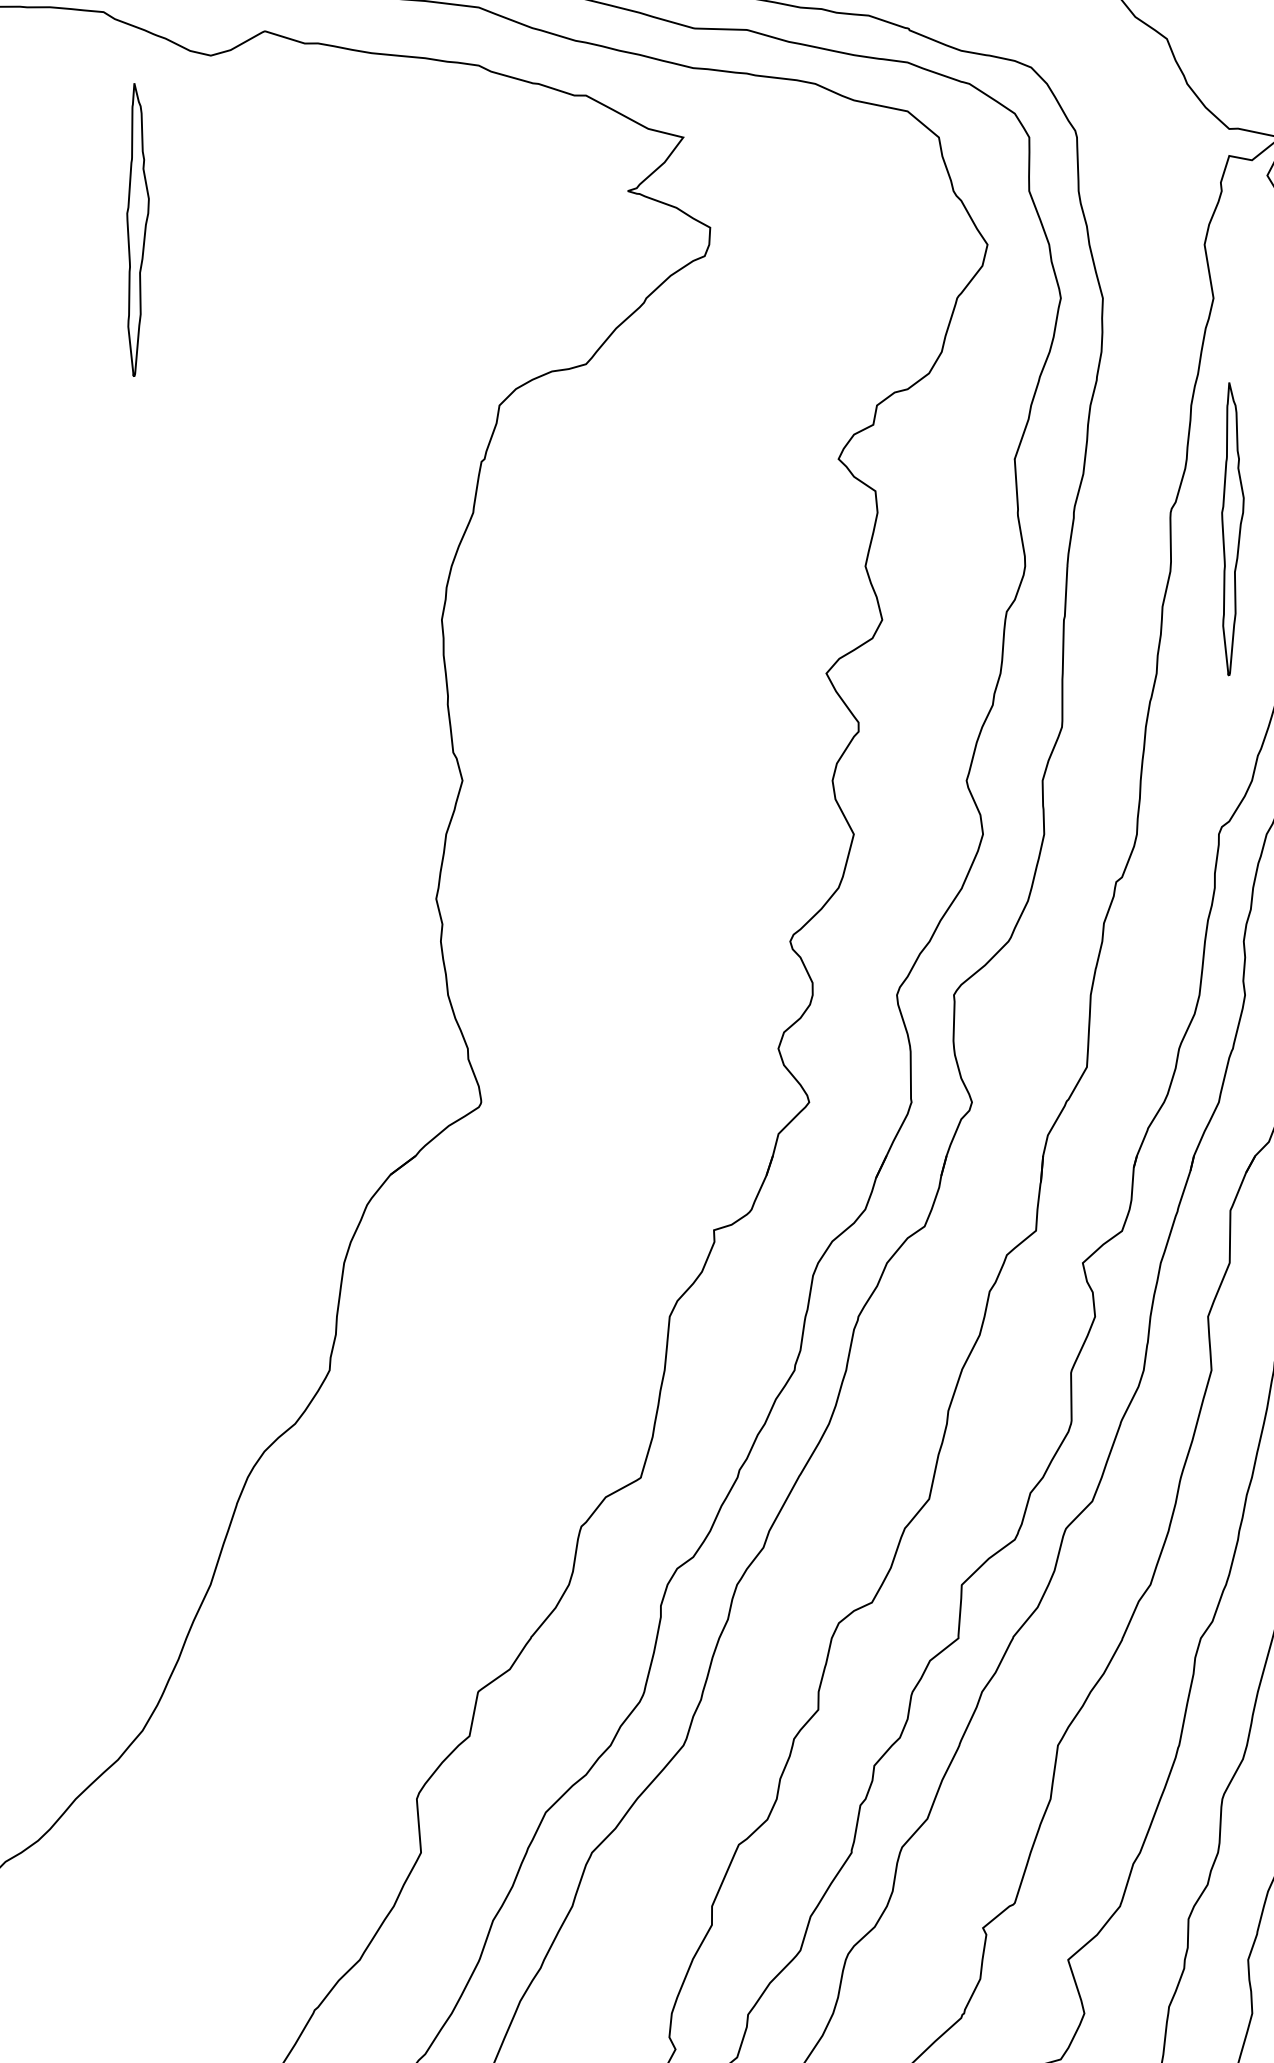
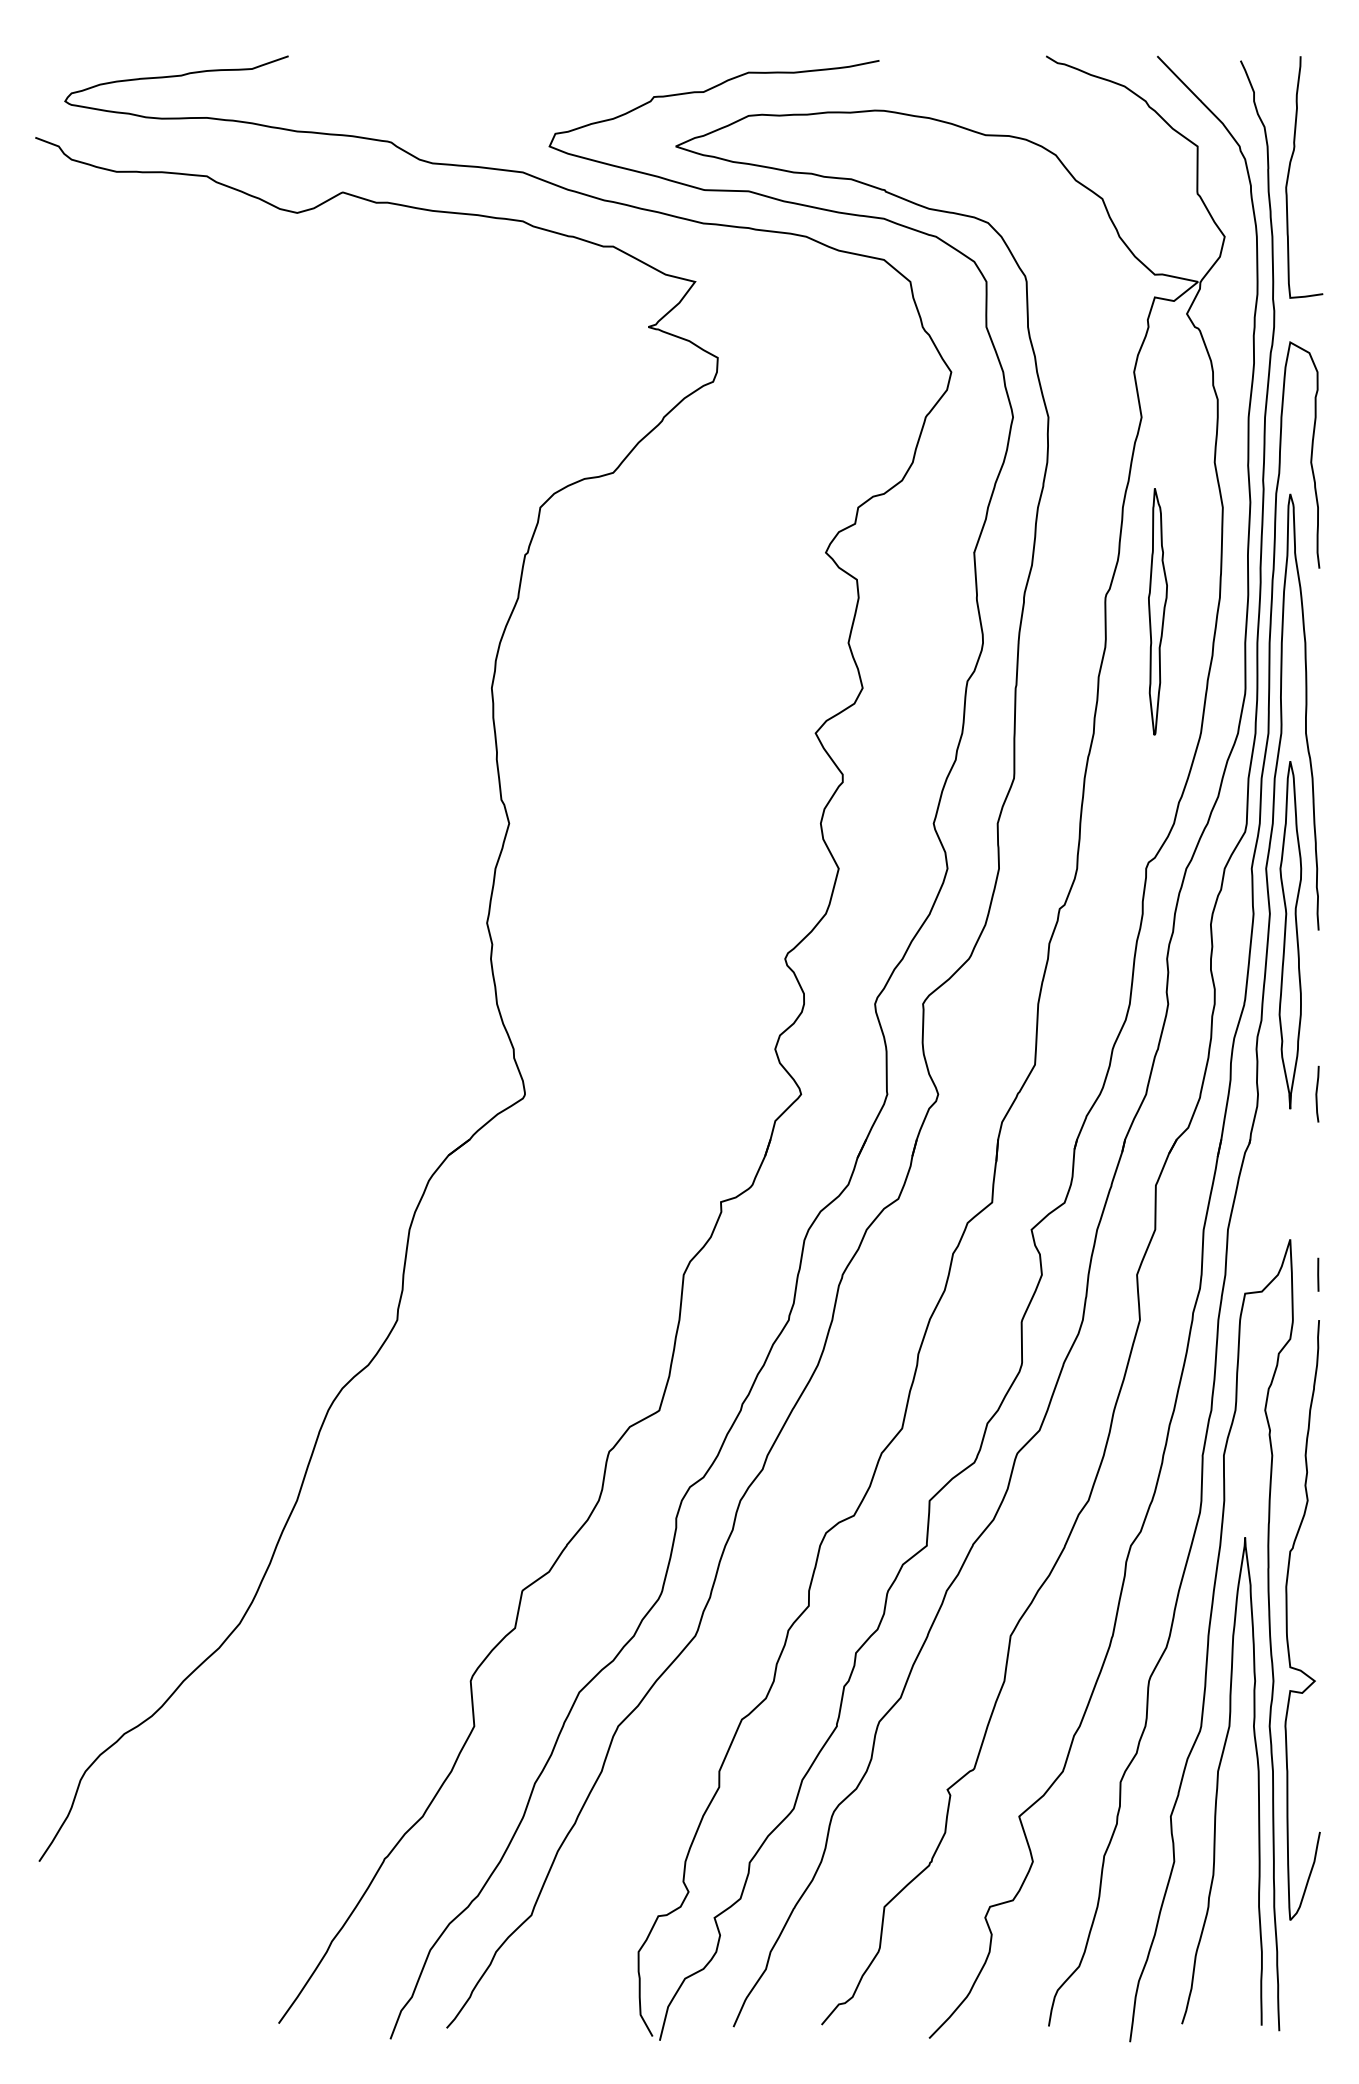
part: (137, 229) -> (235, 359), removed

